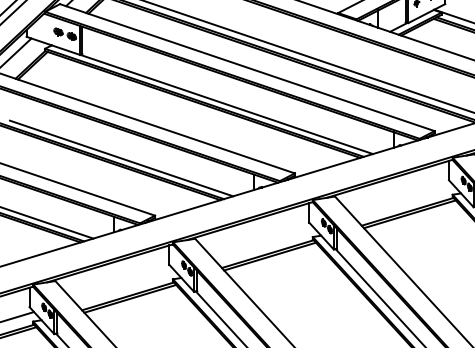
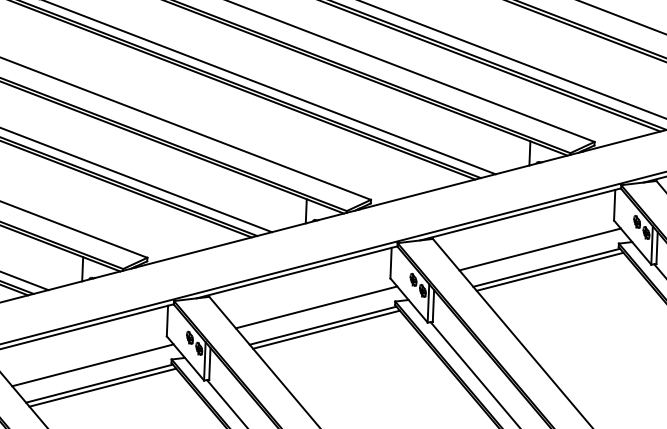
line: (402, 200) -> (539, 249), added
line: (262, 242) -> (315, 306), added
line: (122, 284) -> (91, 364), added

